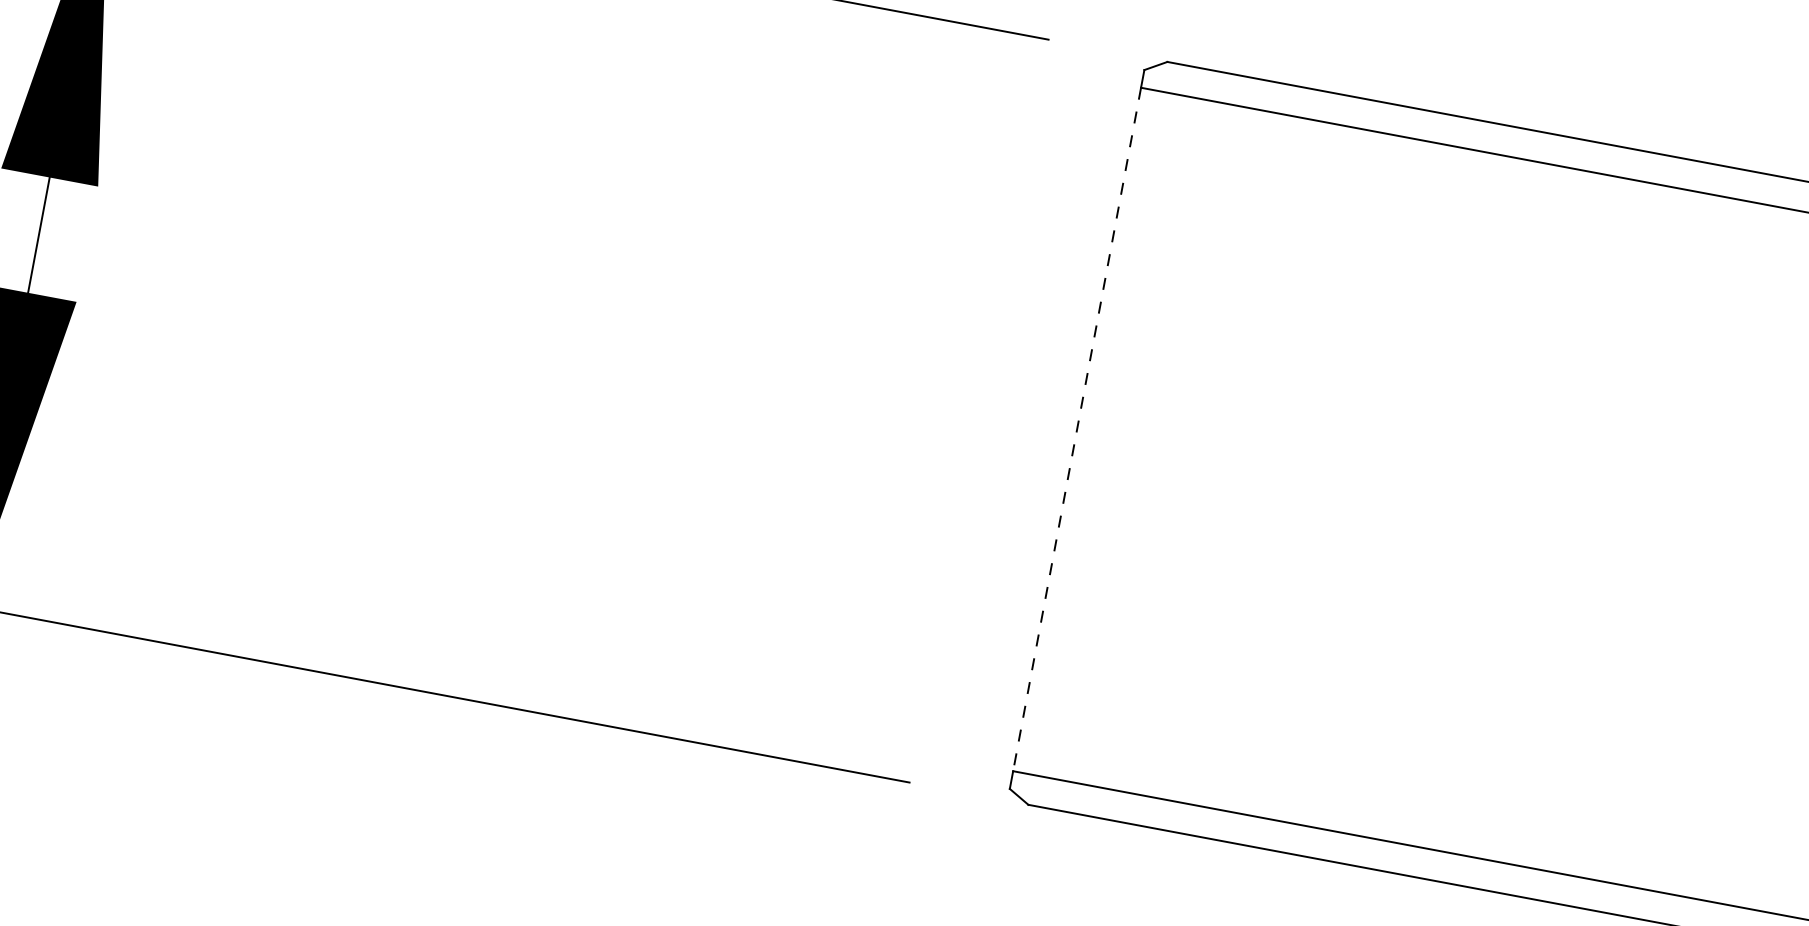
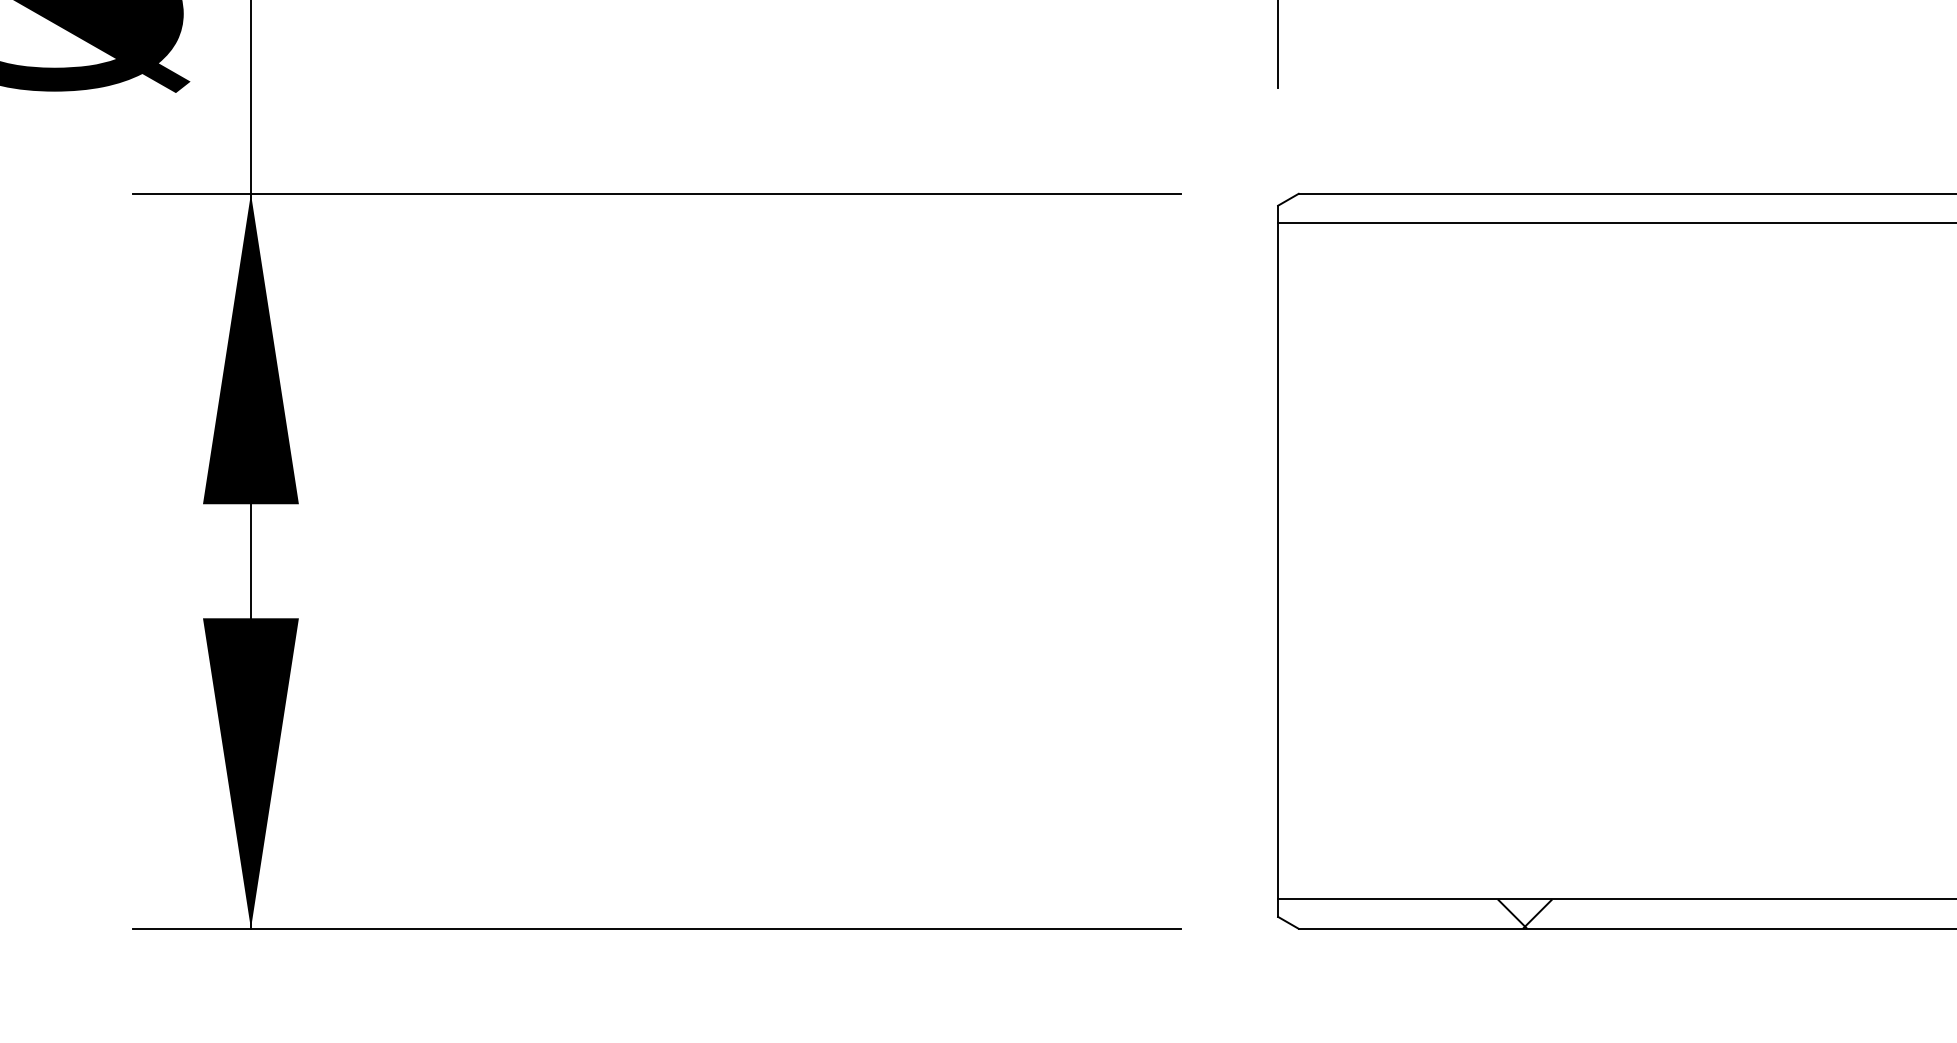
line: (1077, 429) -> (1278, 561), dashed -> solid
hatch: (1259, 832) -> (1524, 913), added

